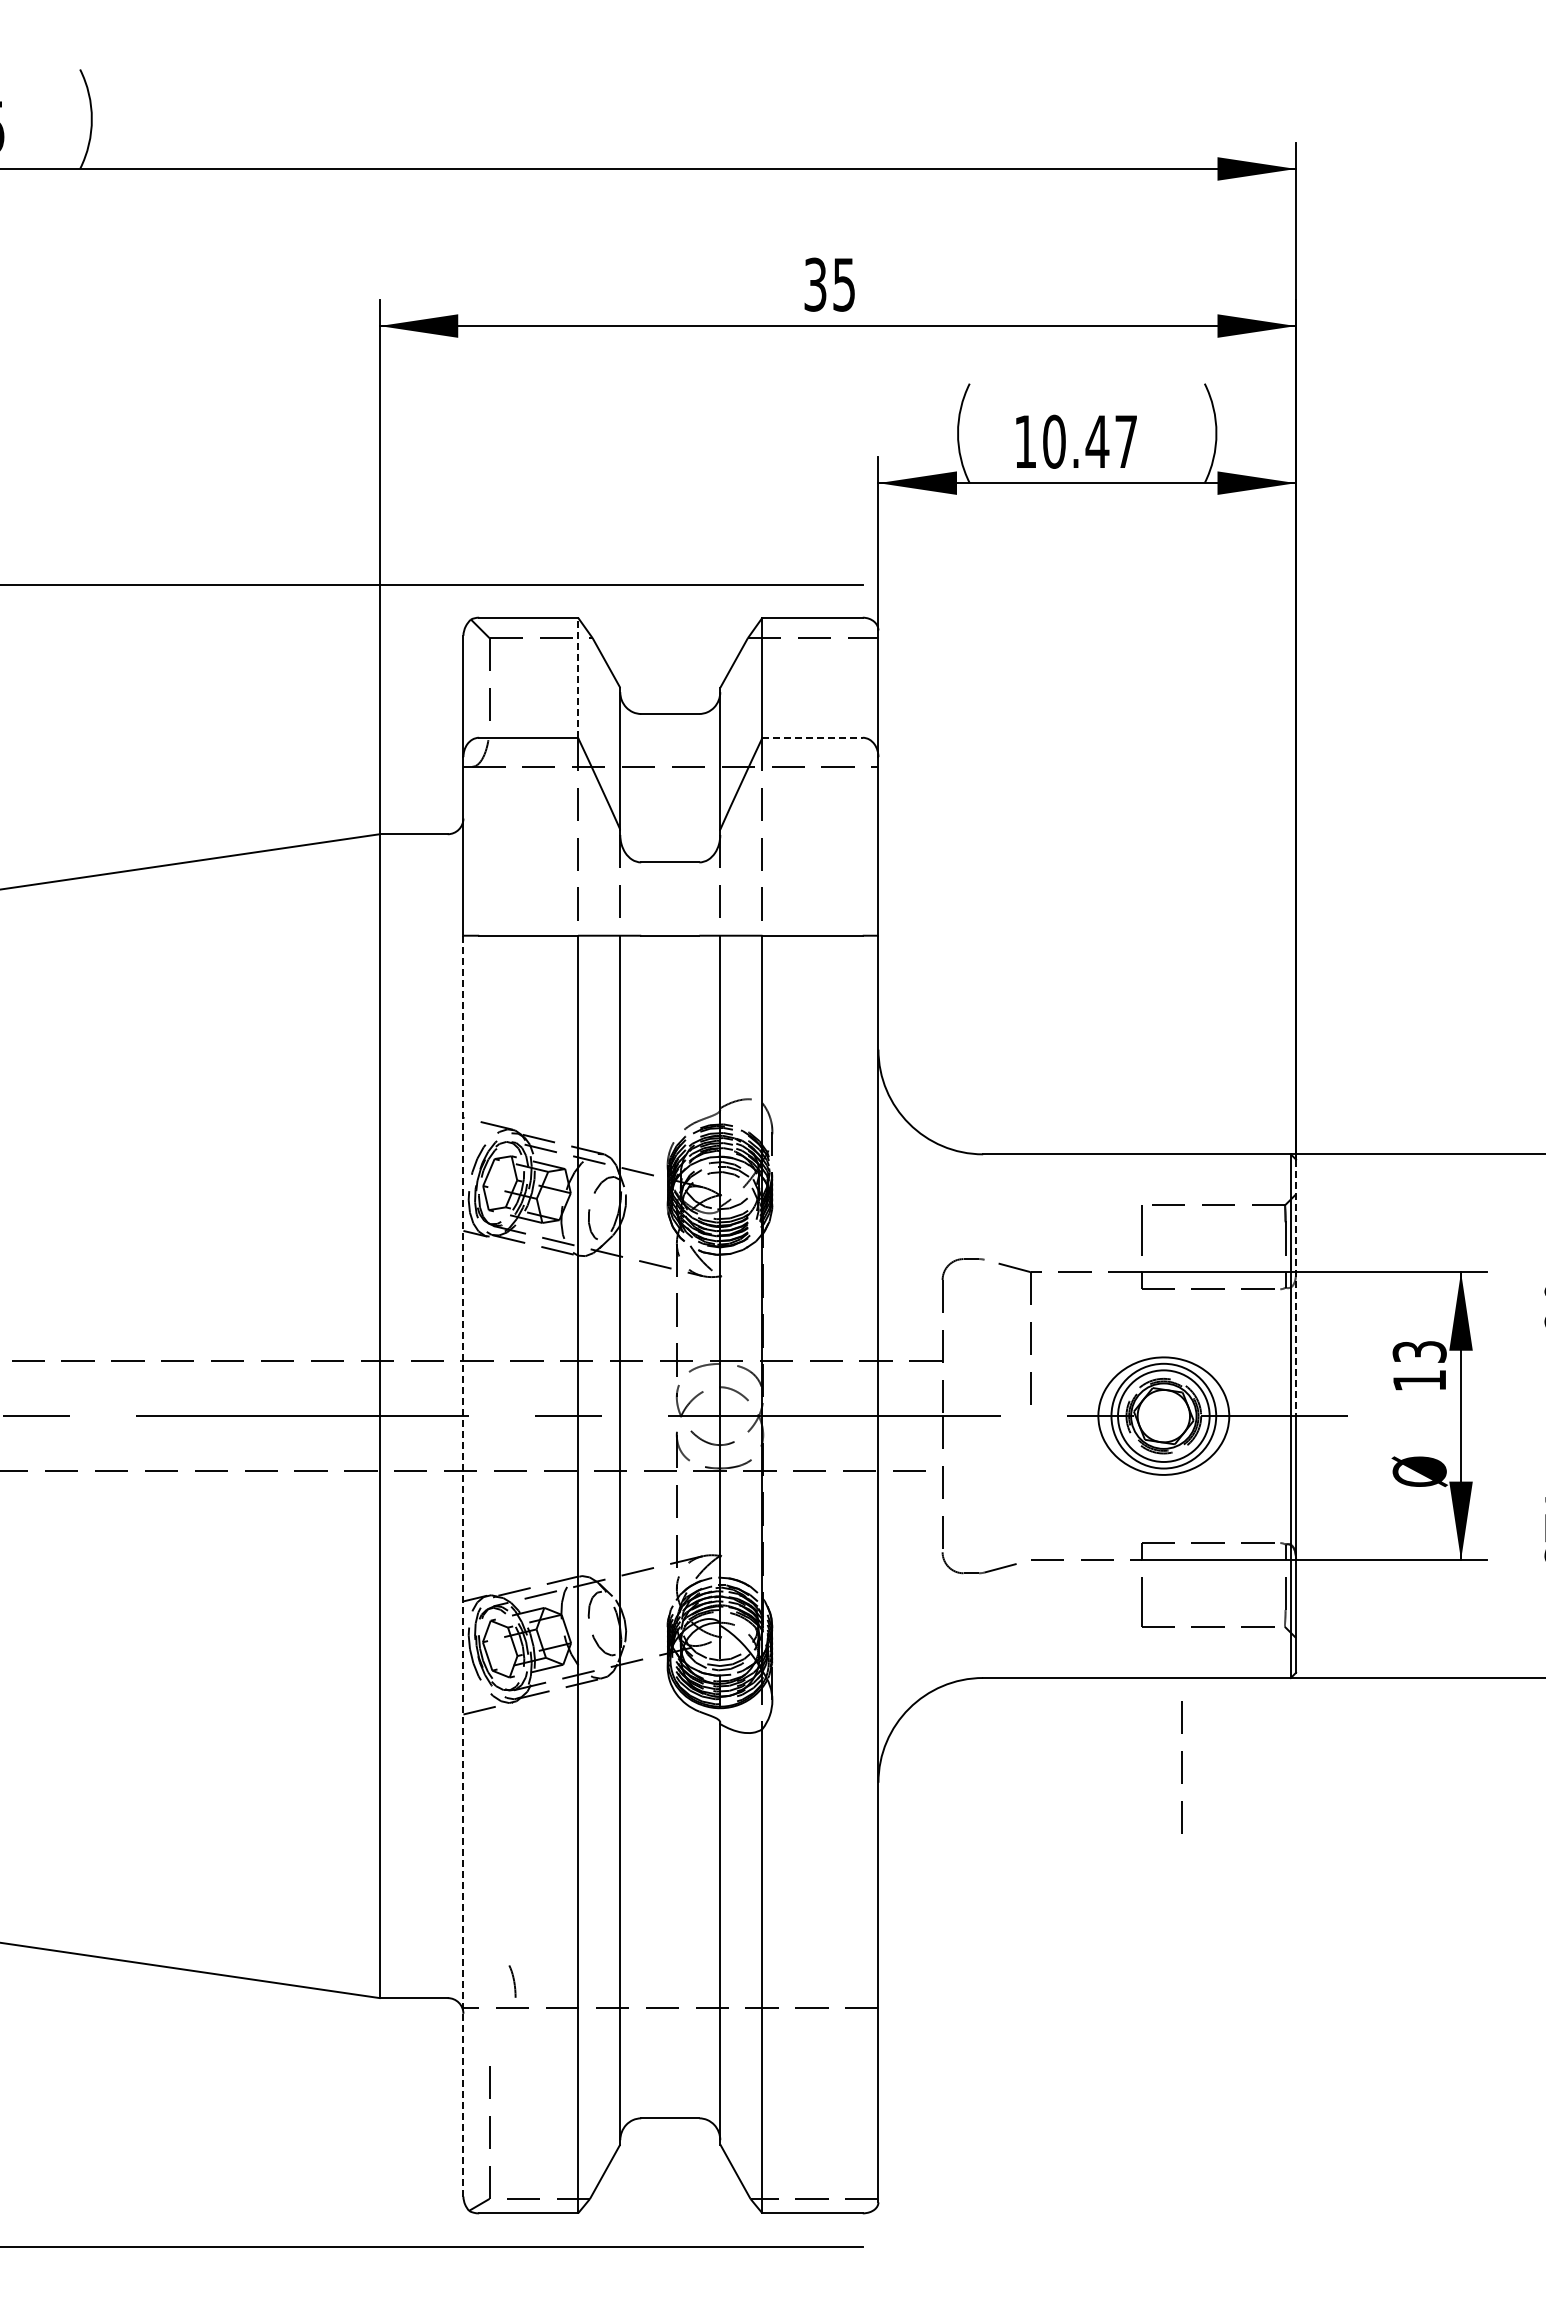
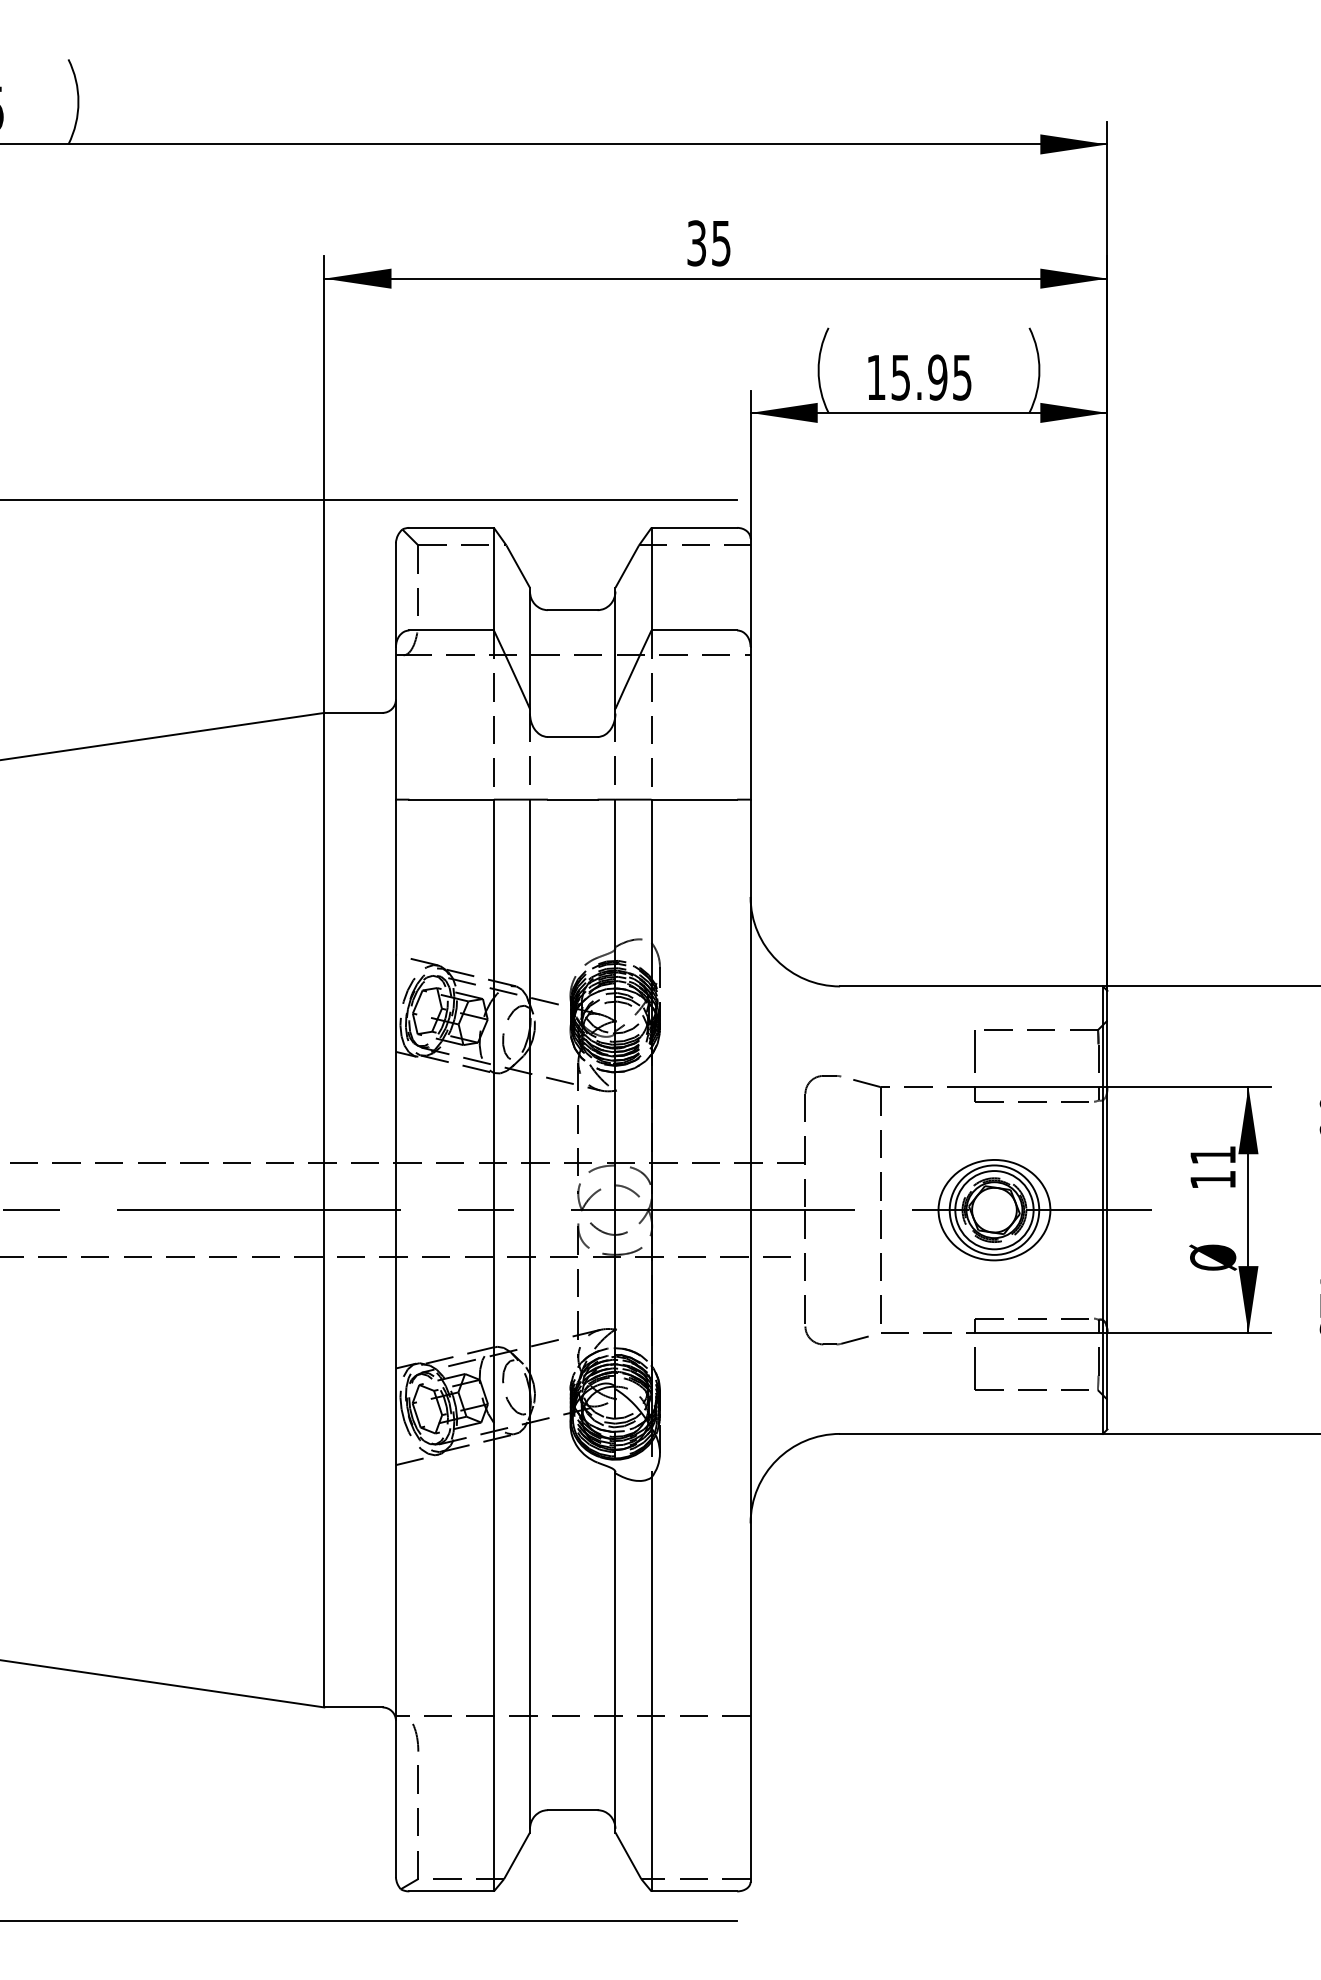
text: (1089, 441) -> (930, 377), 10.47 -> 15.95
line: (578, 677) -> (494, 578), dashed -> solid
line: (813, 737) -> (695, 630), dashed -> solid
line: (1296, 1288) -> (1107, 1101), dashed -> solid
text: (1419, 1351) -> (1212, 1154), 13 -> 11
line: (463, 1565) -> (396, 1337), dashed -> solid
line: (1181, 1767) -> (880, 1266), moved
curve: (513, 1981) -> (416, 1737), moved

